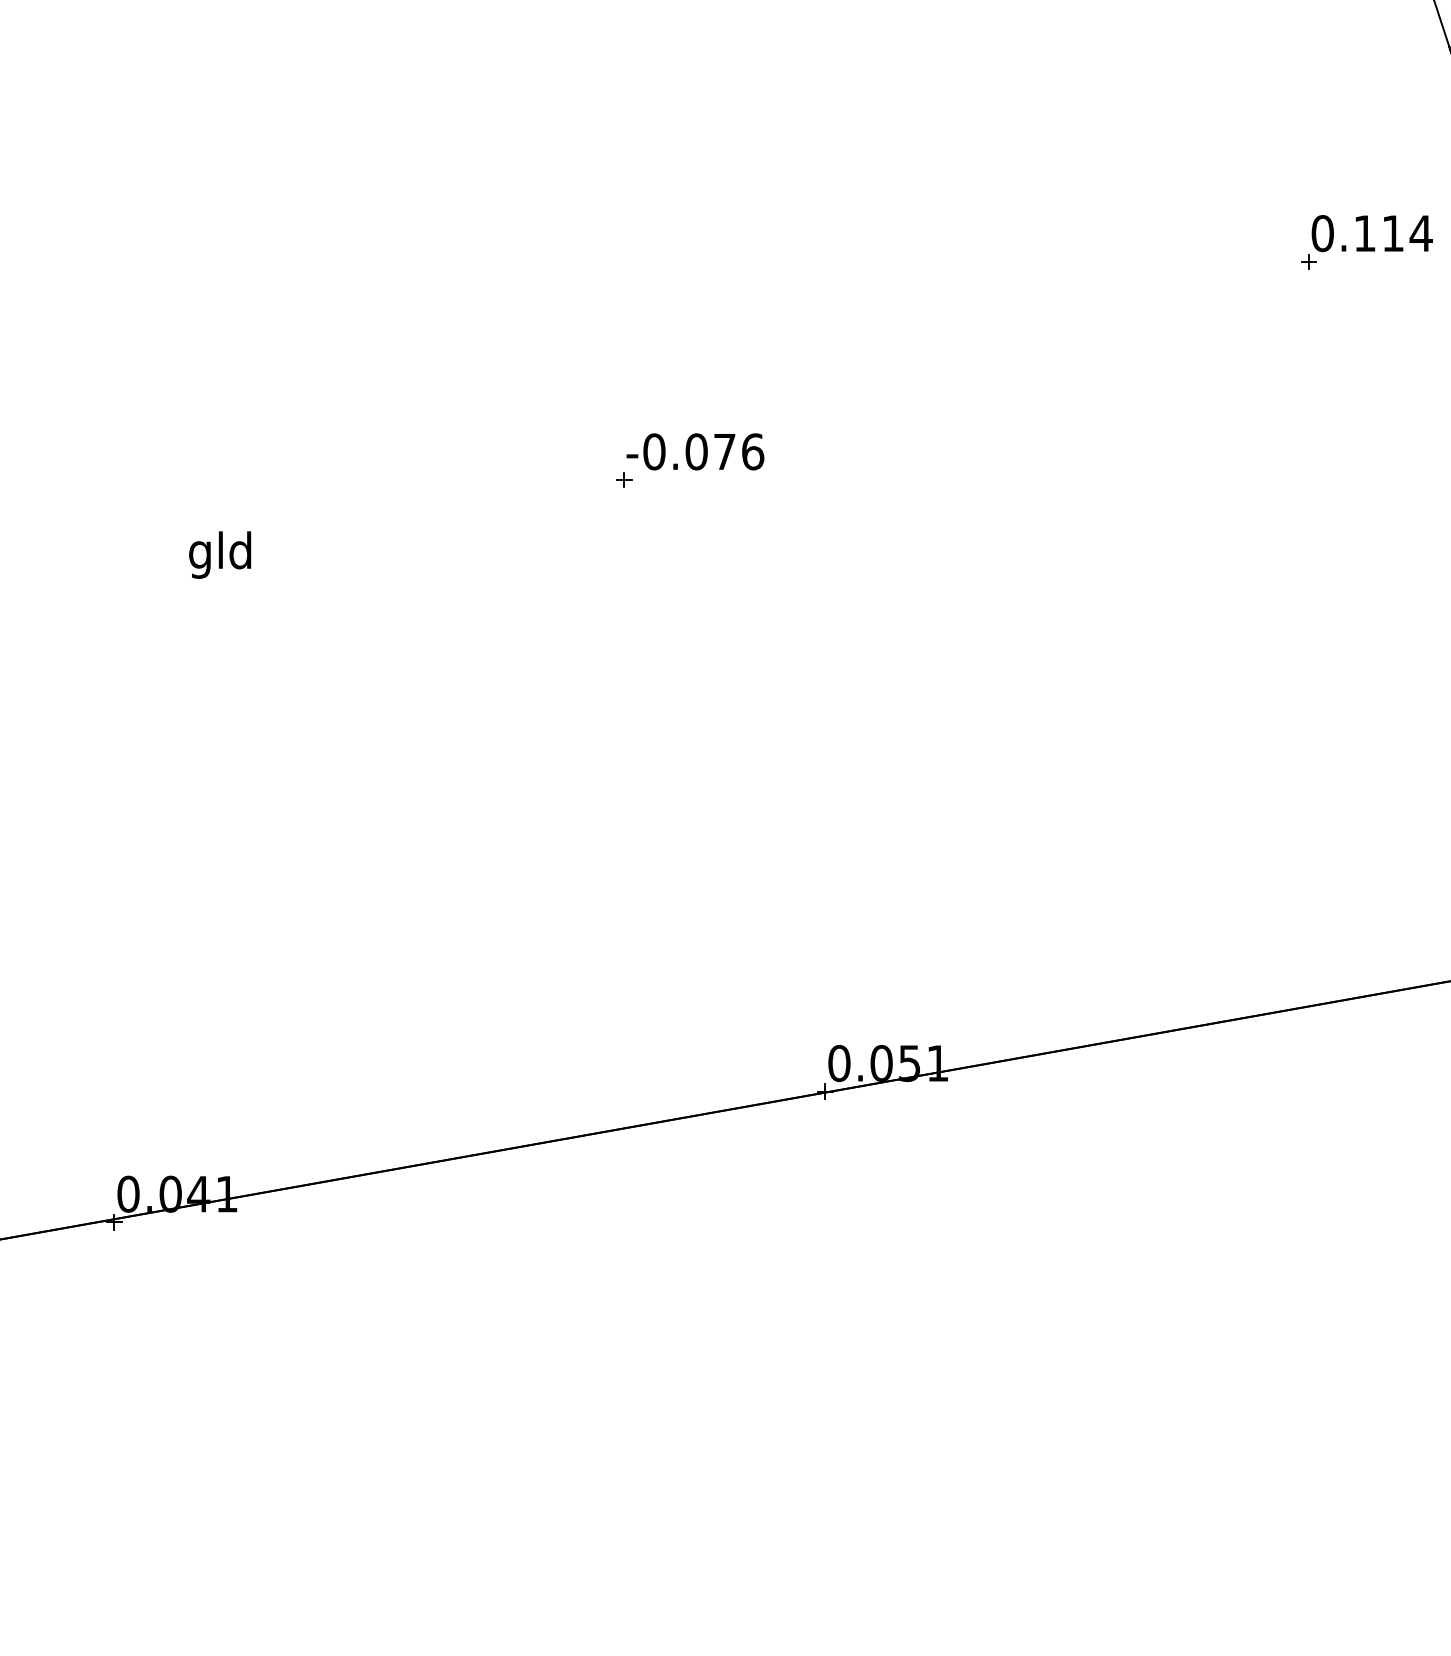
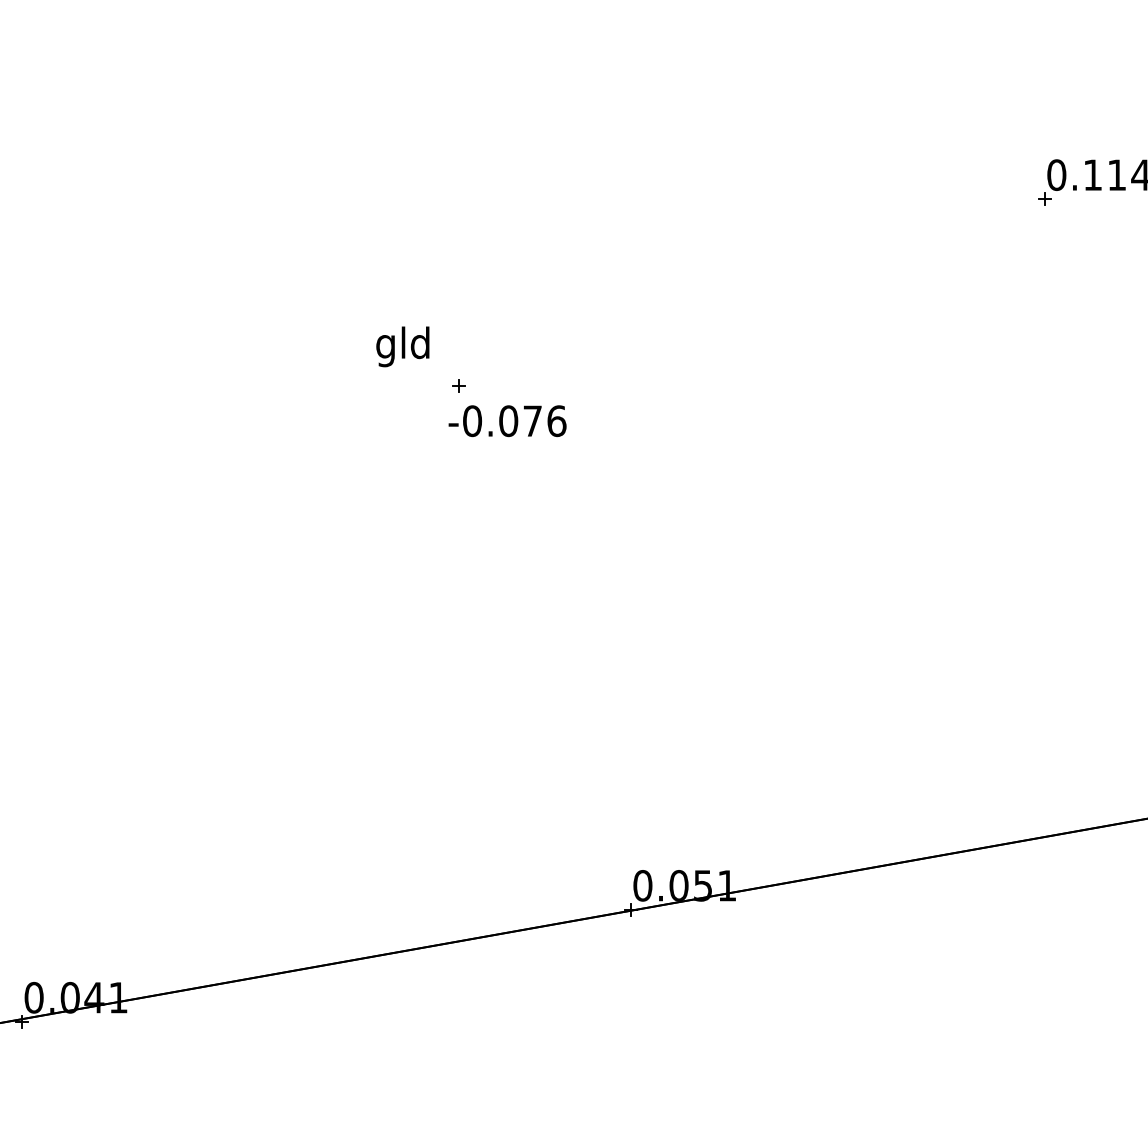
text: (695, 451) -> (507, 420), moved
text: (220, 554) -> (403, 346), moved

